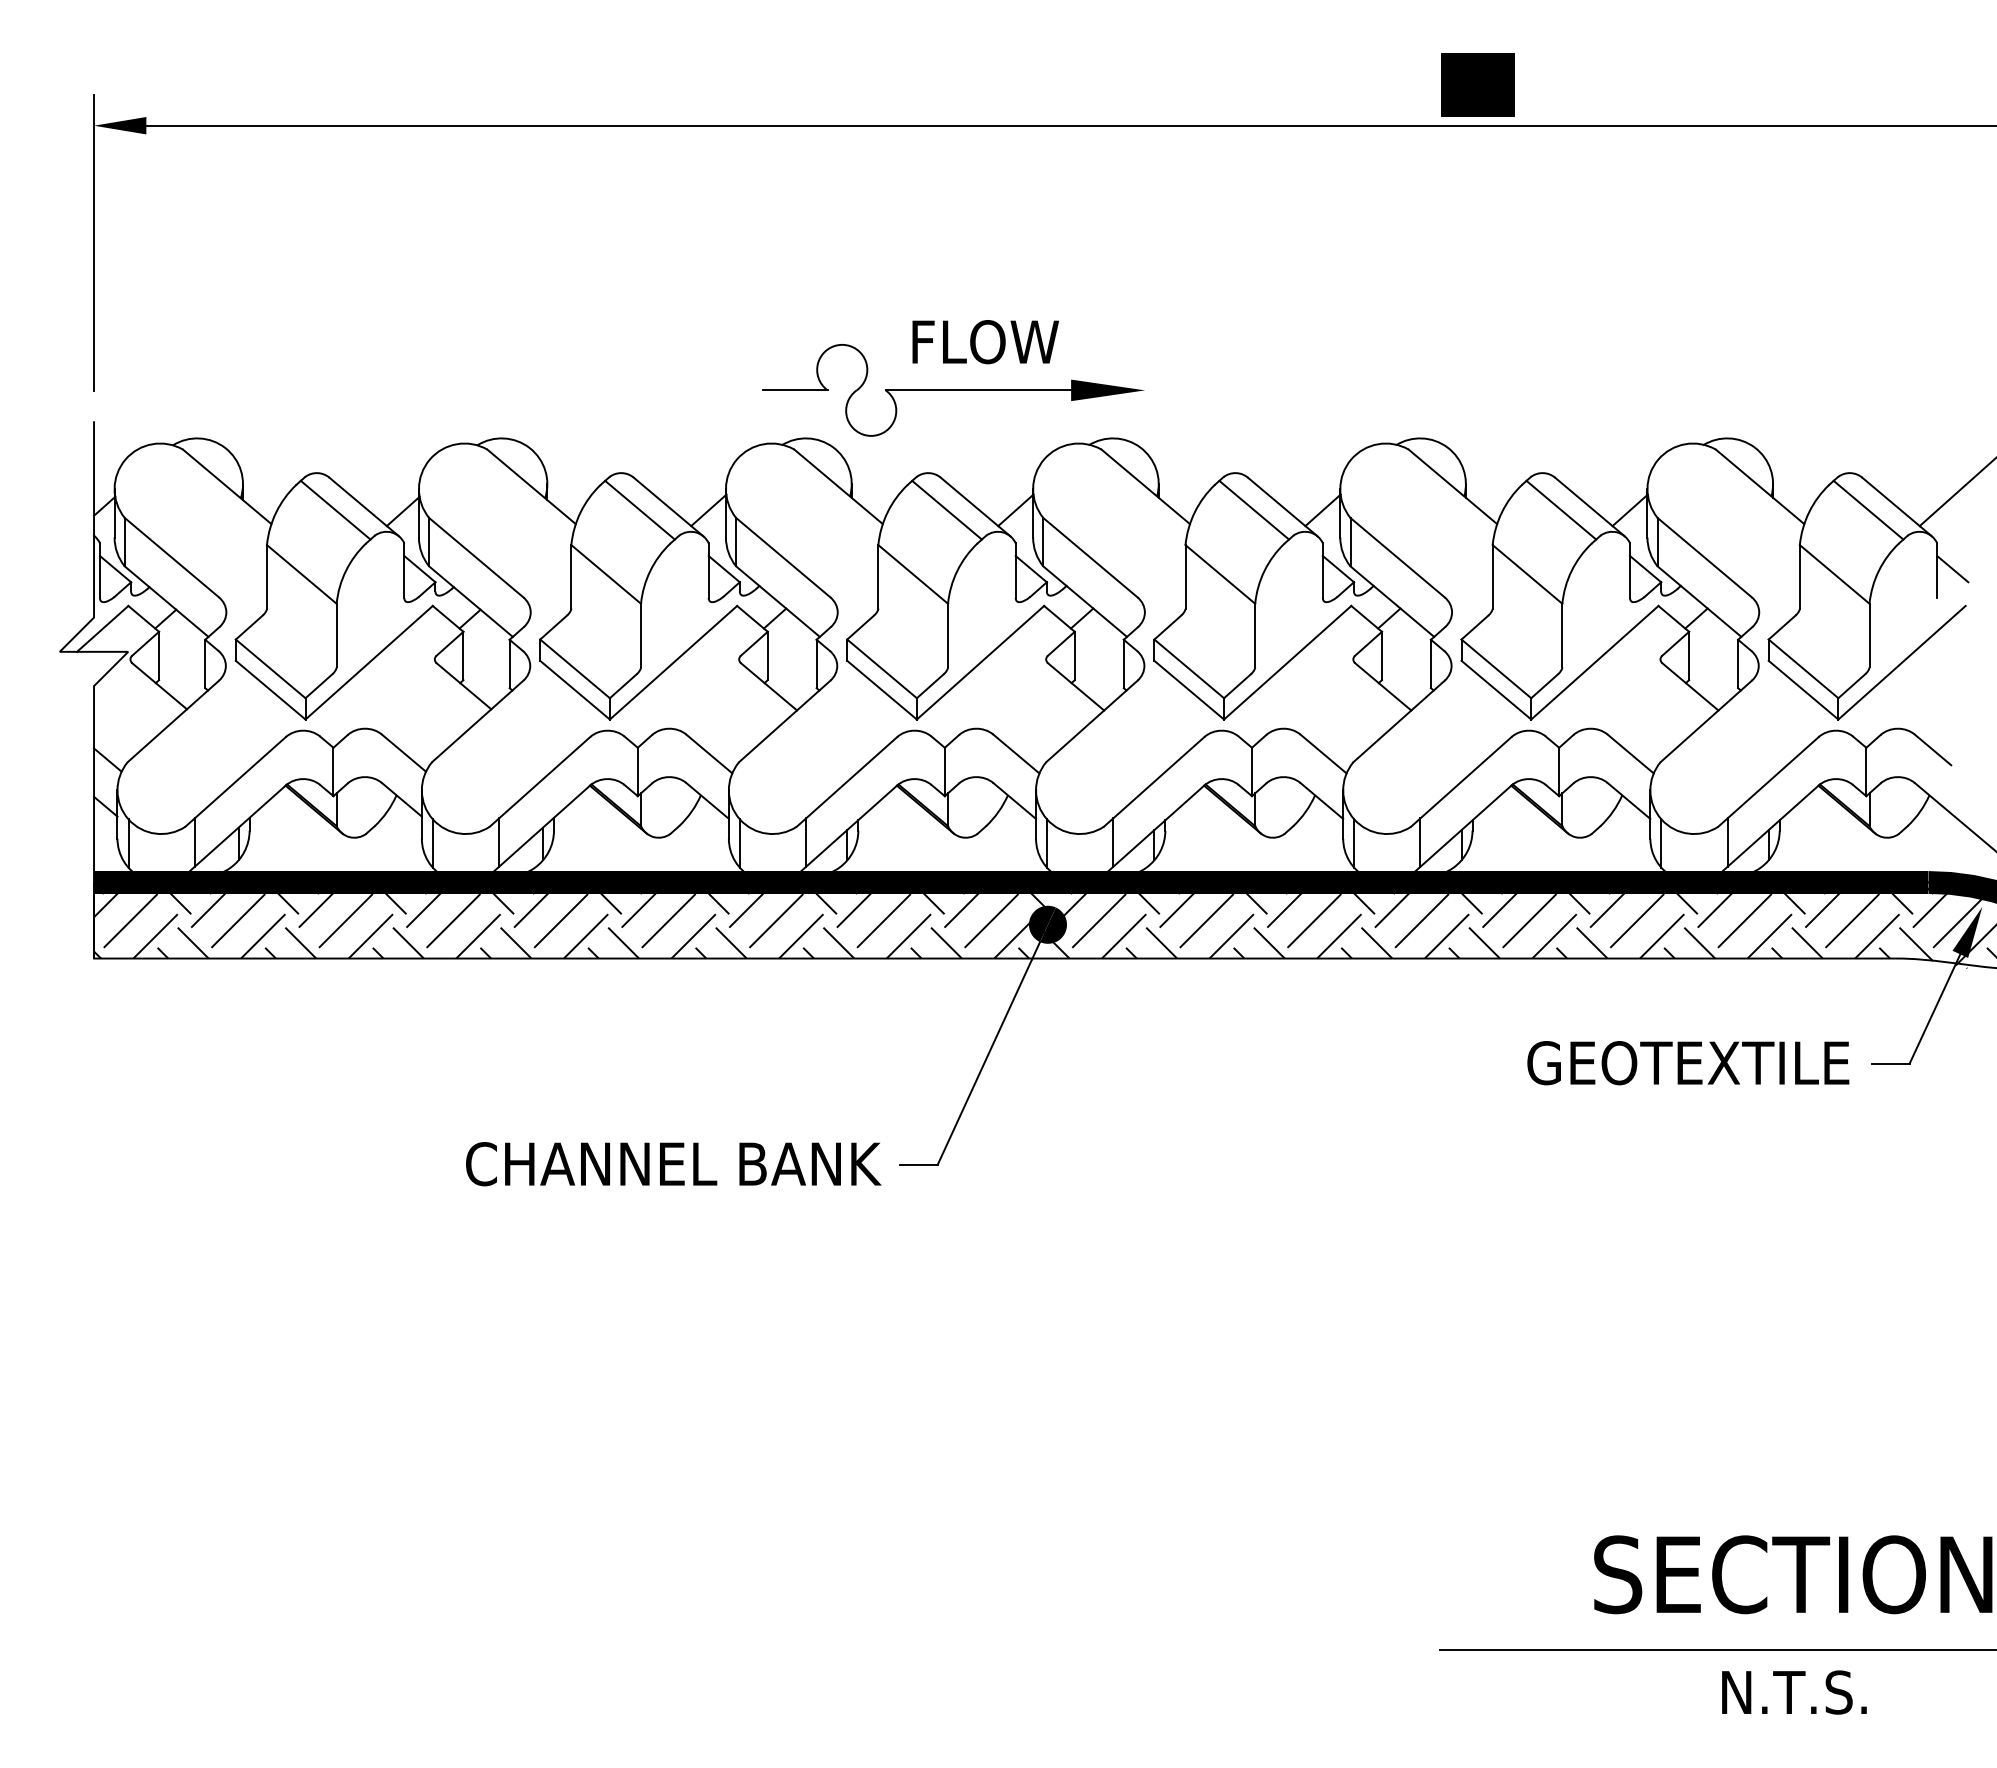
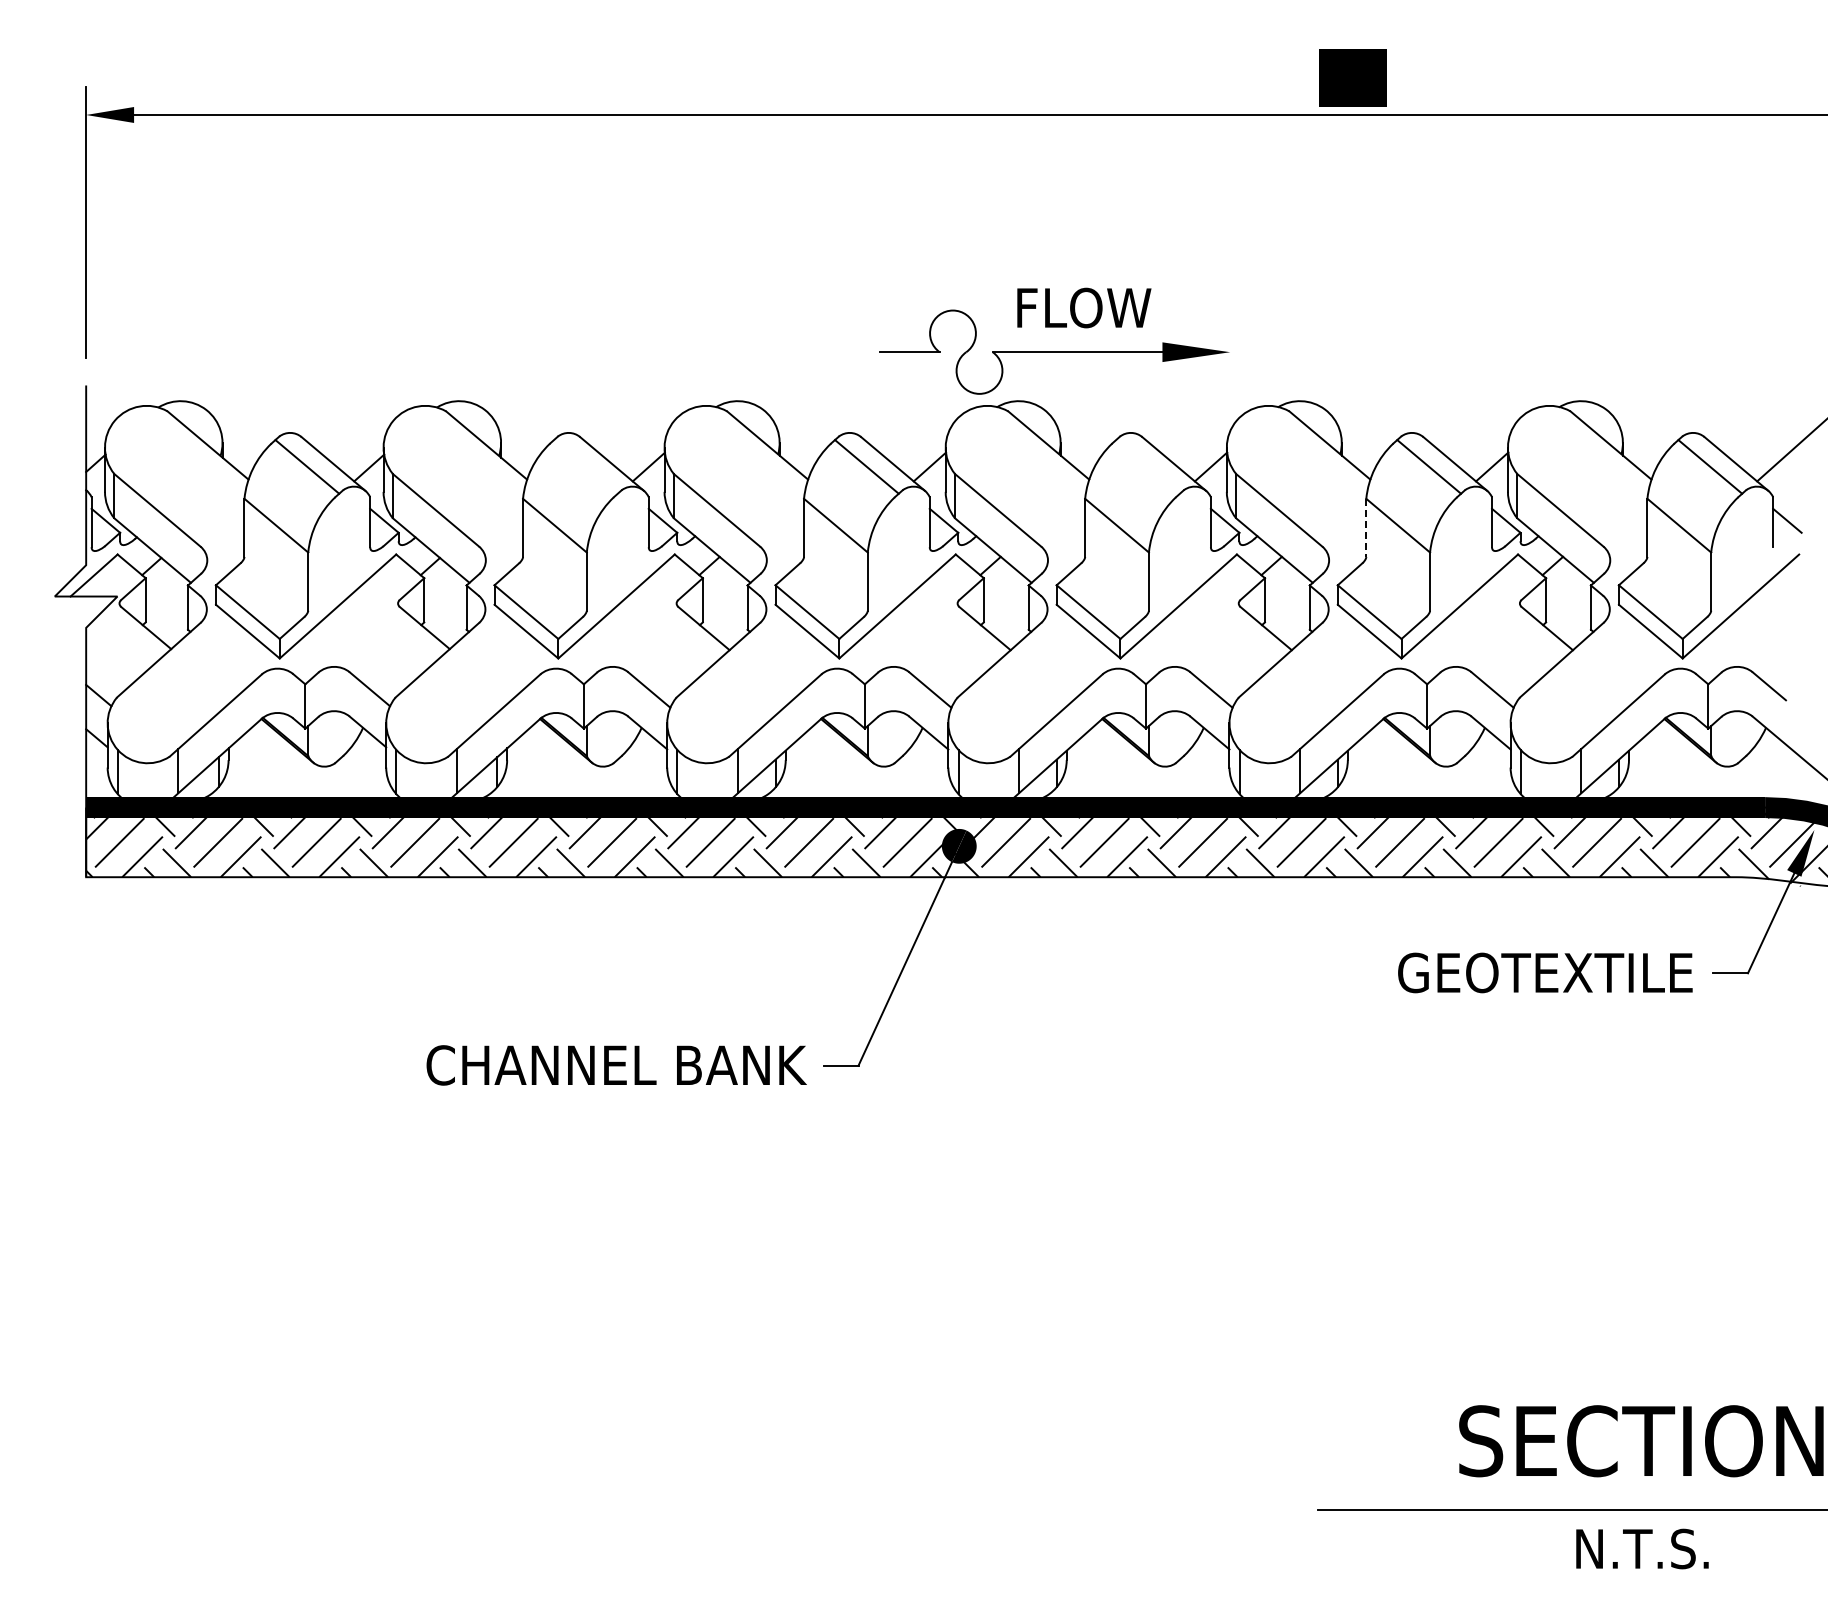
part: (953, 389) -> (1054, 351), moved
line: (639, 509) -> (585, 466), removed
line: (1253, 509) -> (1147, 466), removed
line: (1492, 577) -> (1366, 528), solid -> dashed

